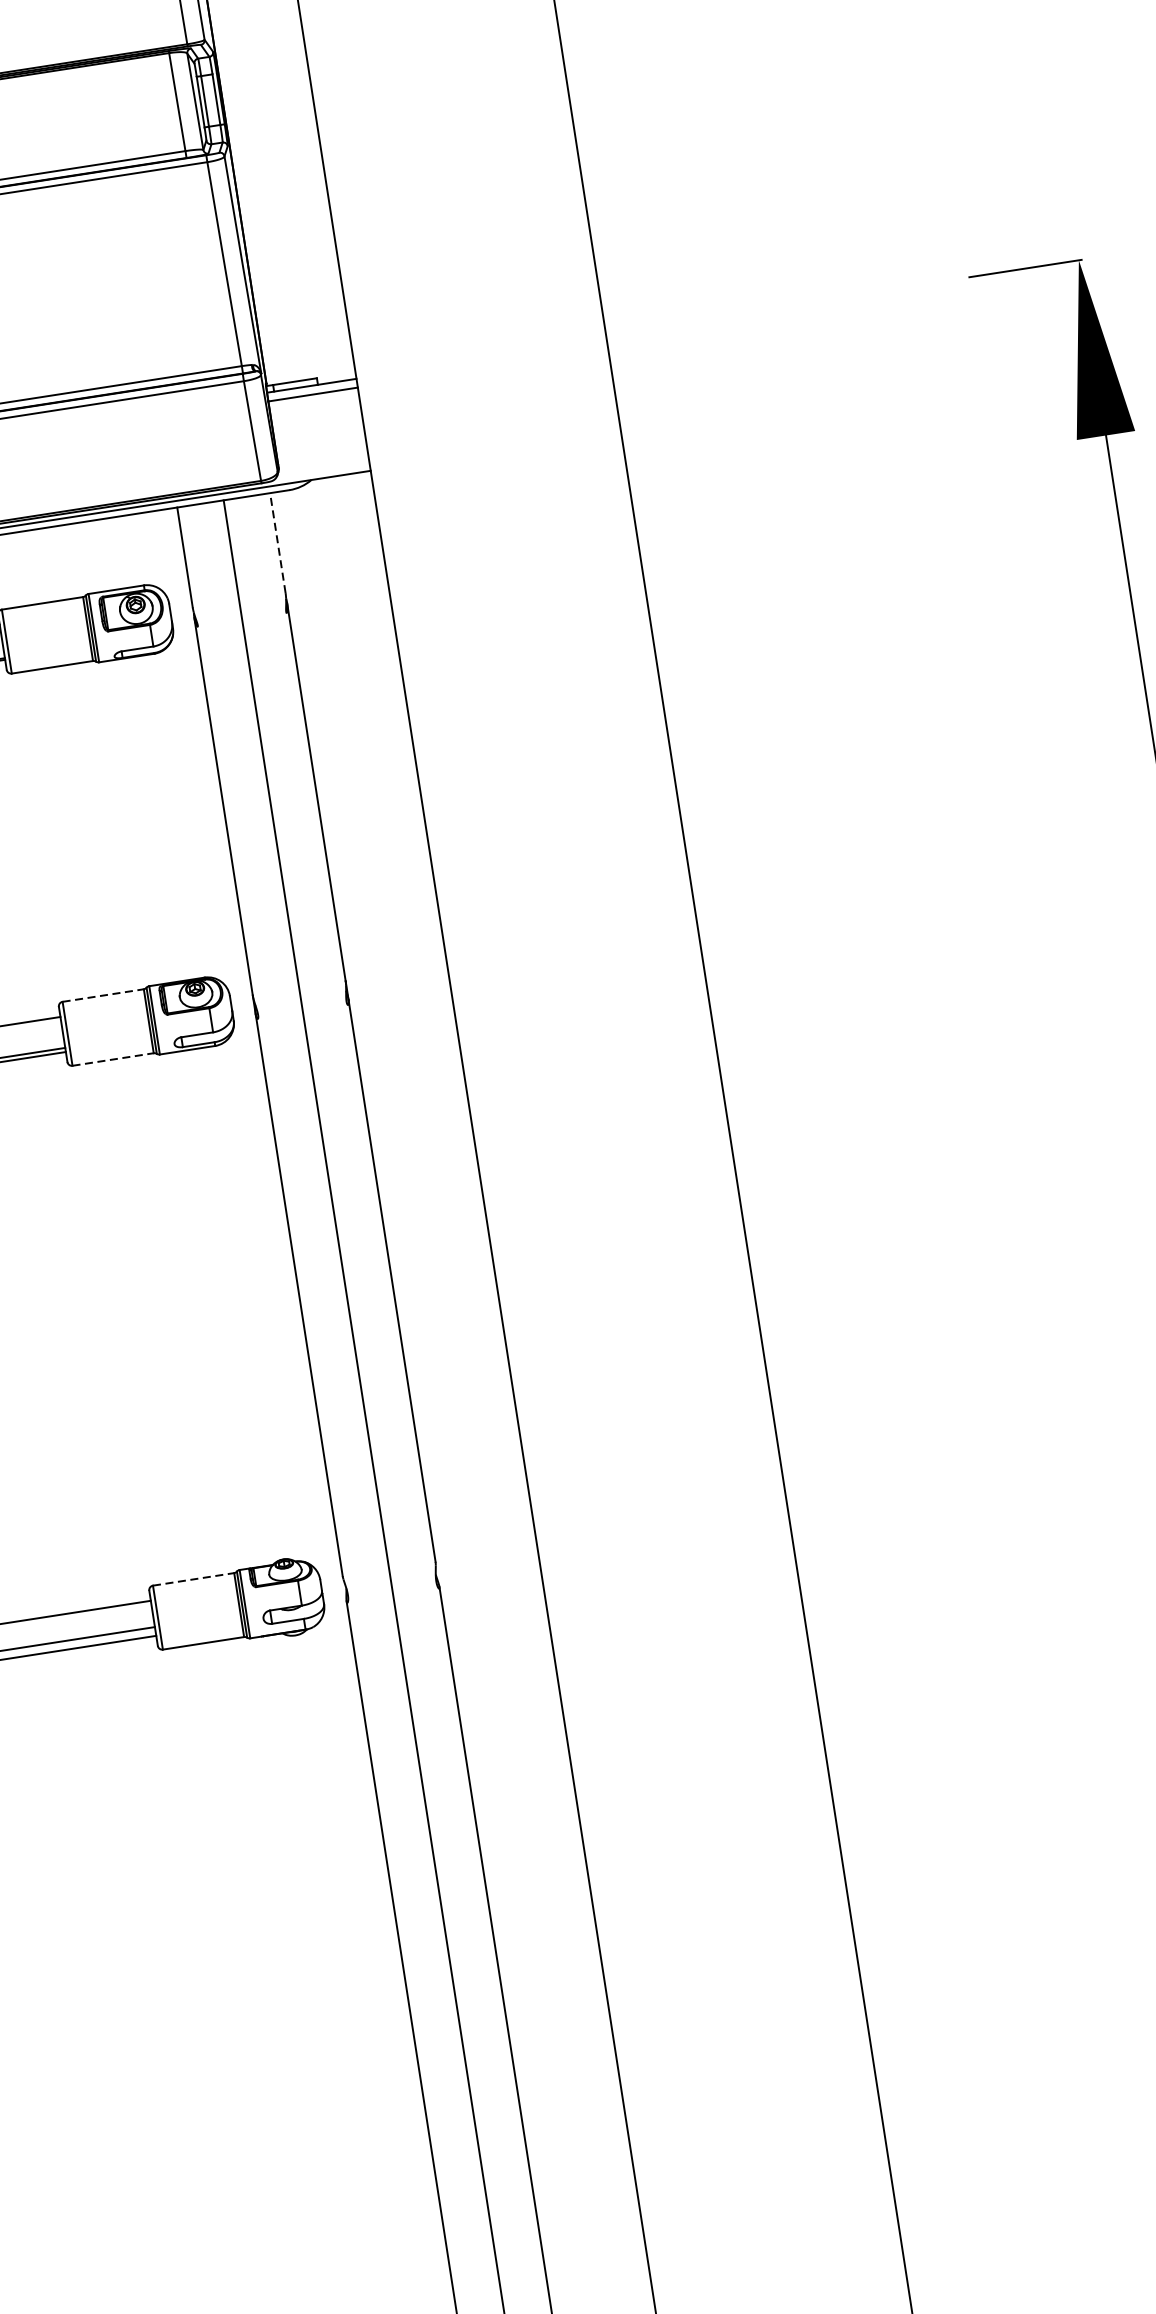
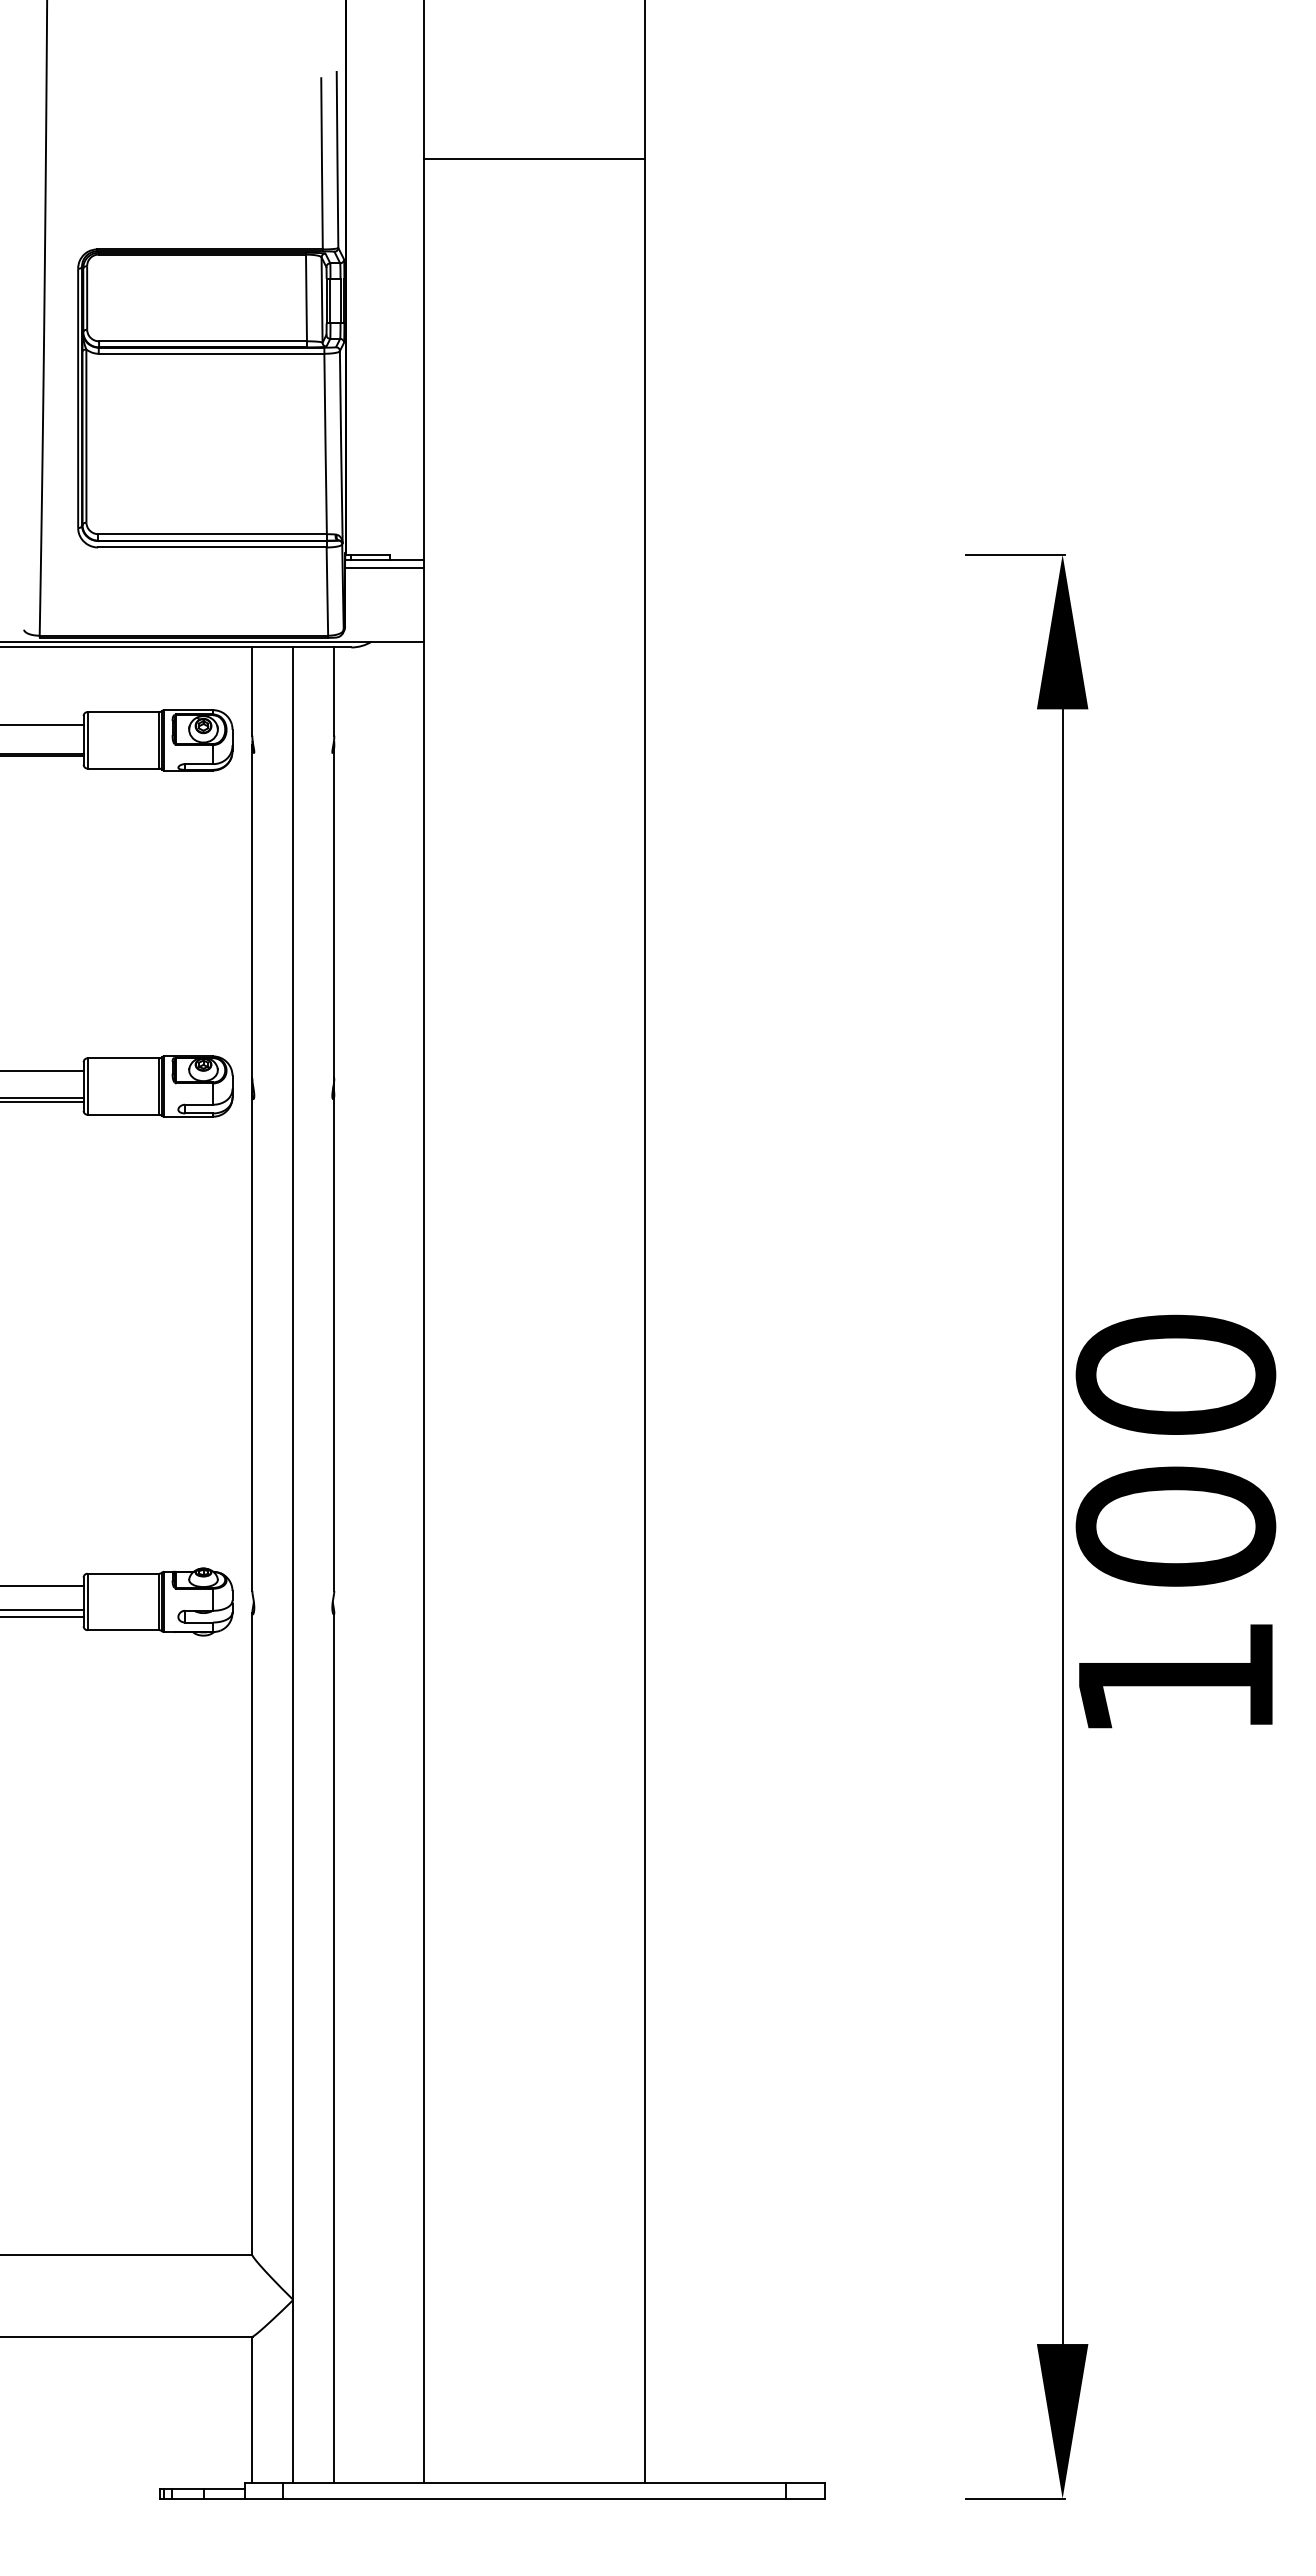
line: (278, 542) -> (334, 691), dashed -> solid
line: (103, 995) -> (123, 1058), dashed -> solid
line: (113, 1059) -> (123, 1114), dashed -> solid
line: (193, 1579) -> (123, 1573), dashed -> solid

